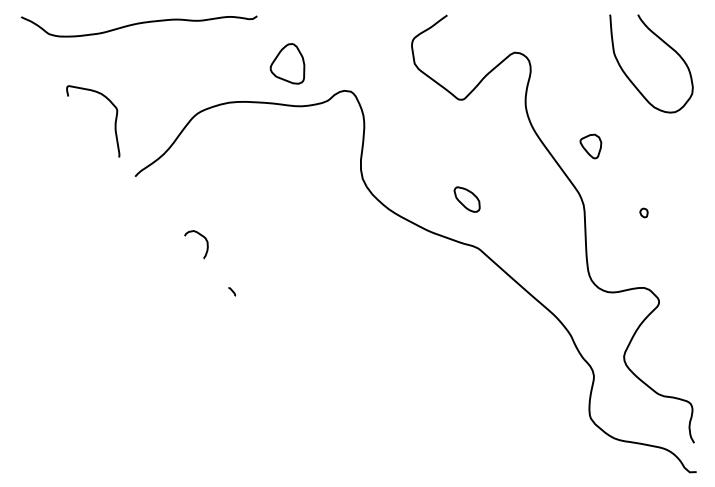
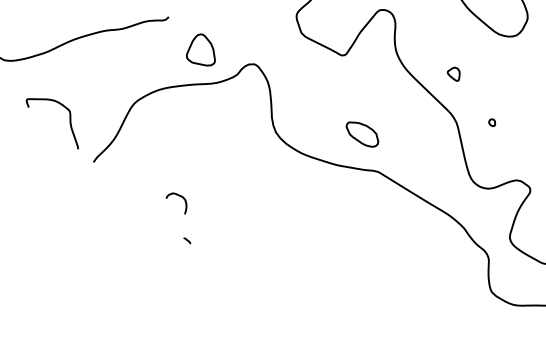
part: (590, 146) -> (453, 74), size x0.7
part: (466, 199) -> (361, 134), size x1.4
part: (643, 212) -> (491, 122), moved
curve: (201, 236) -> (179, 196), moved

